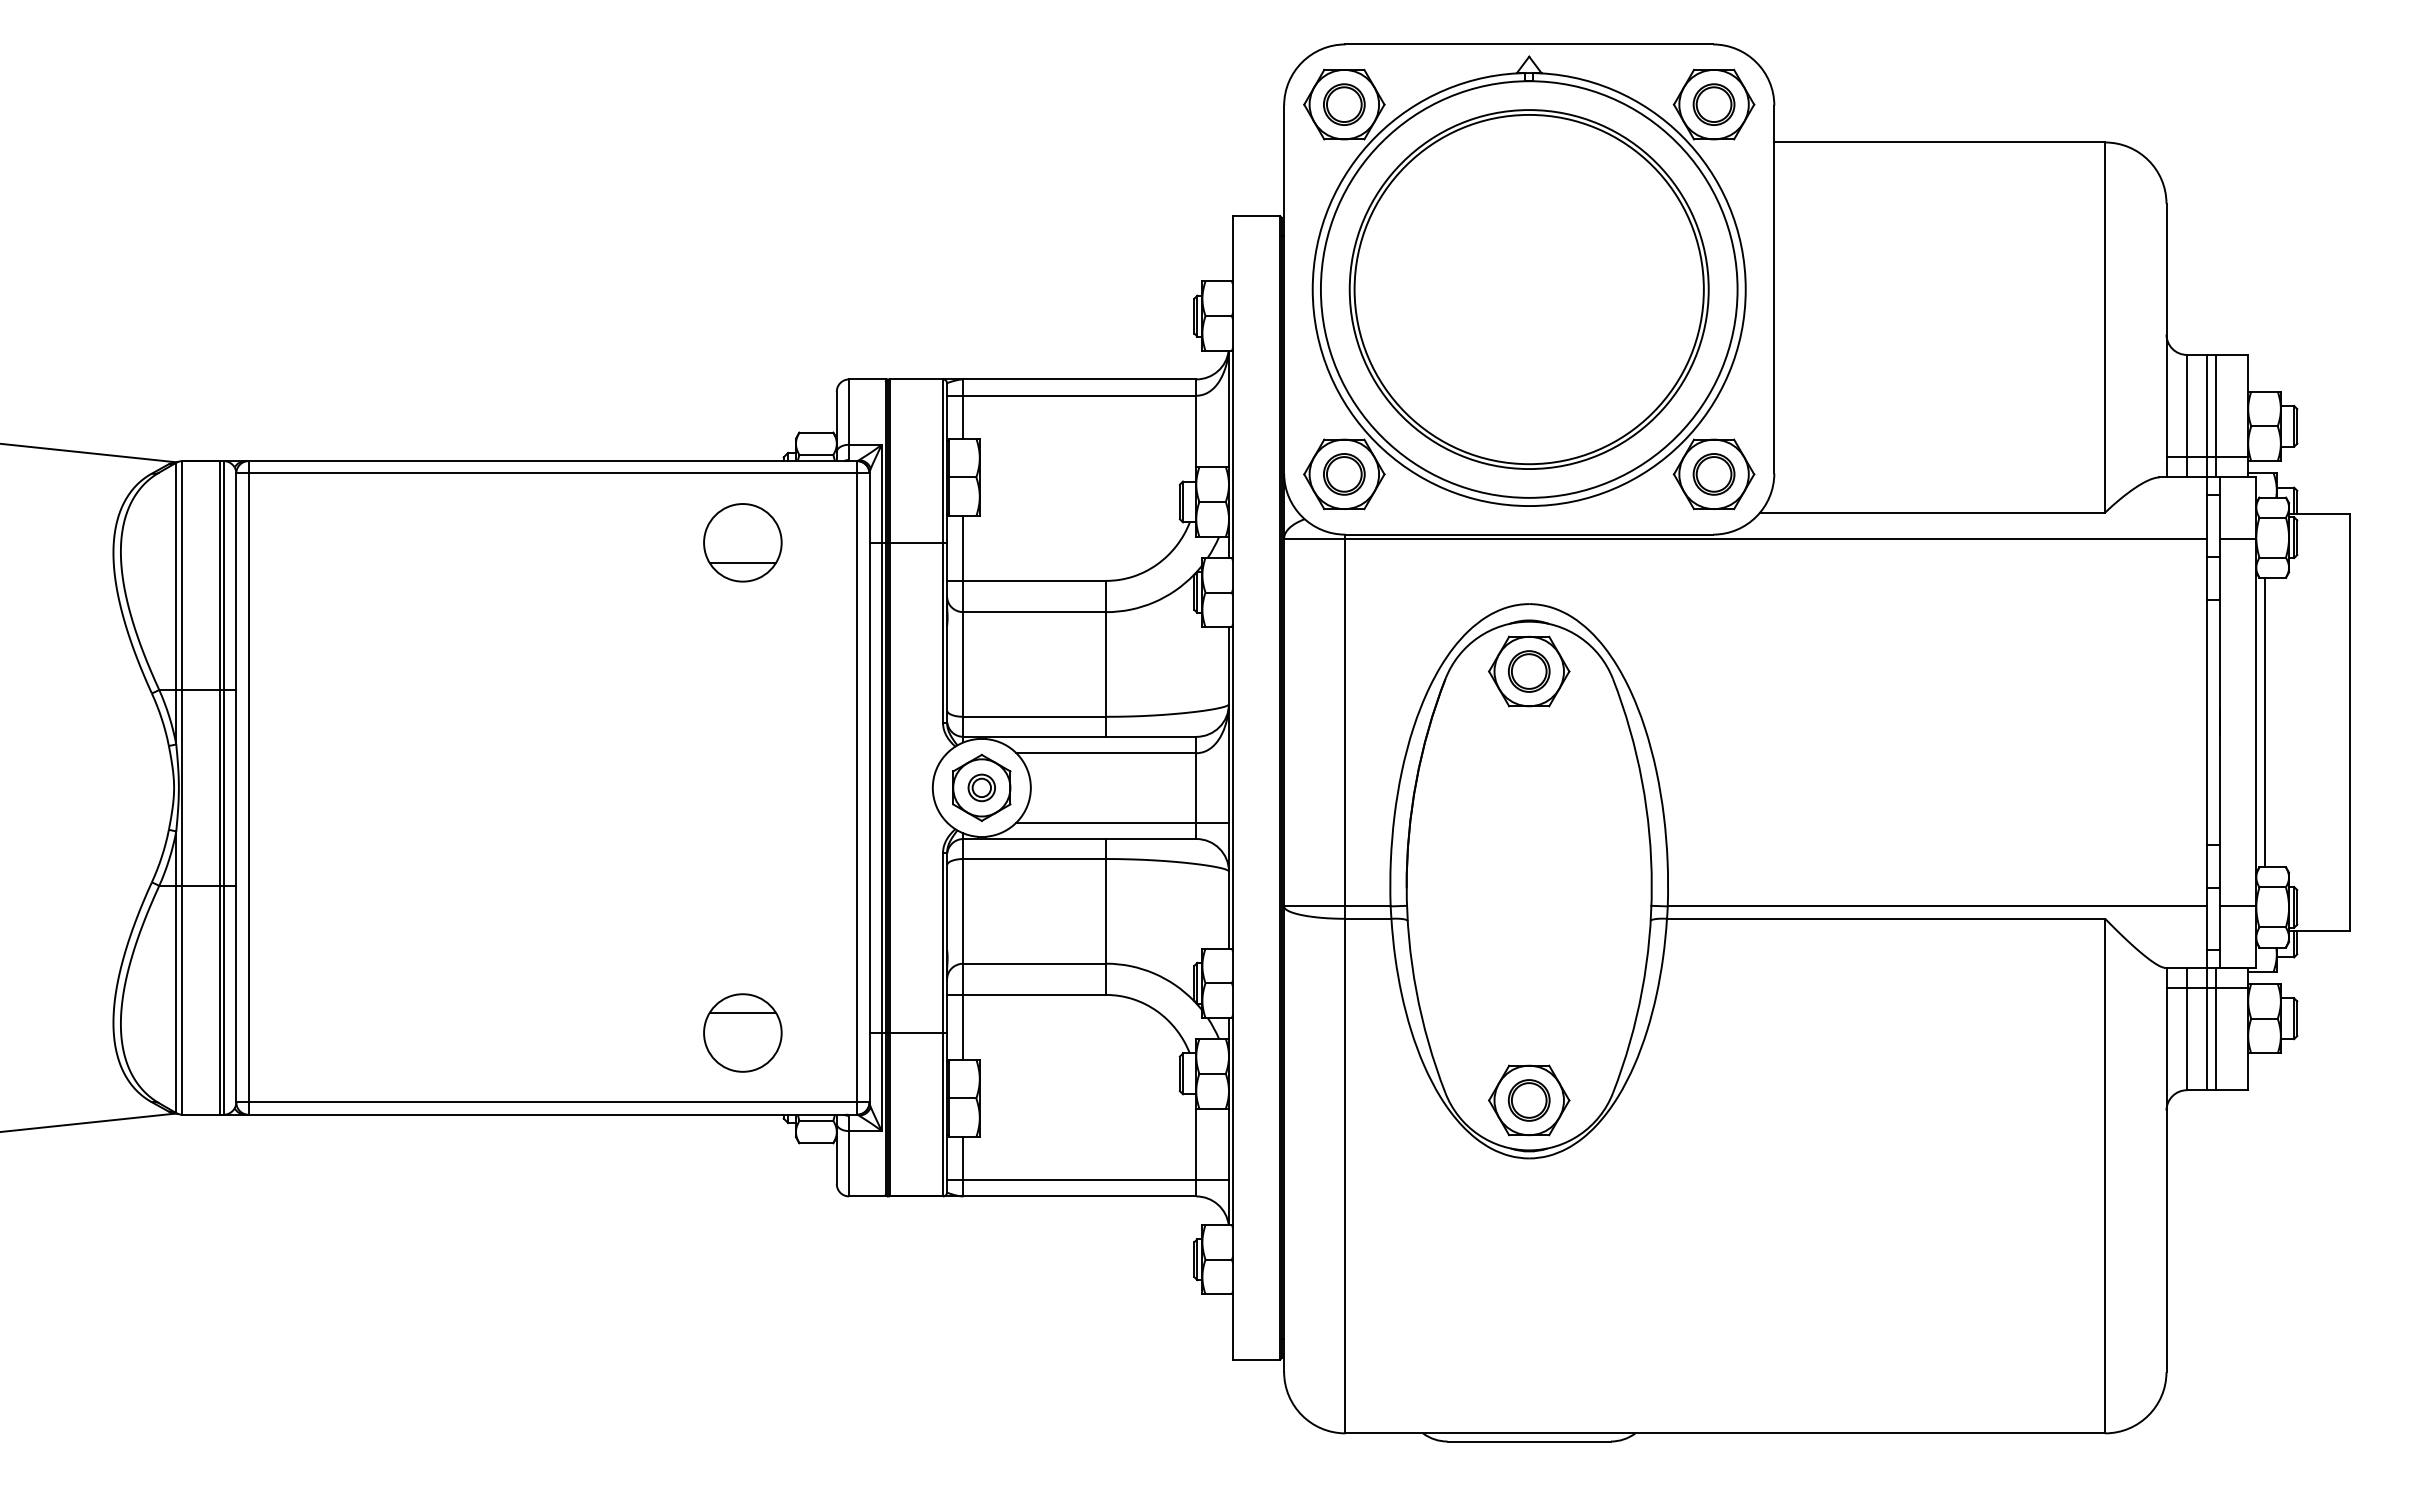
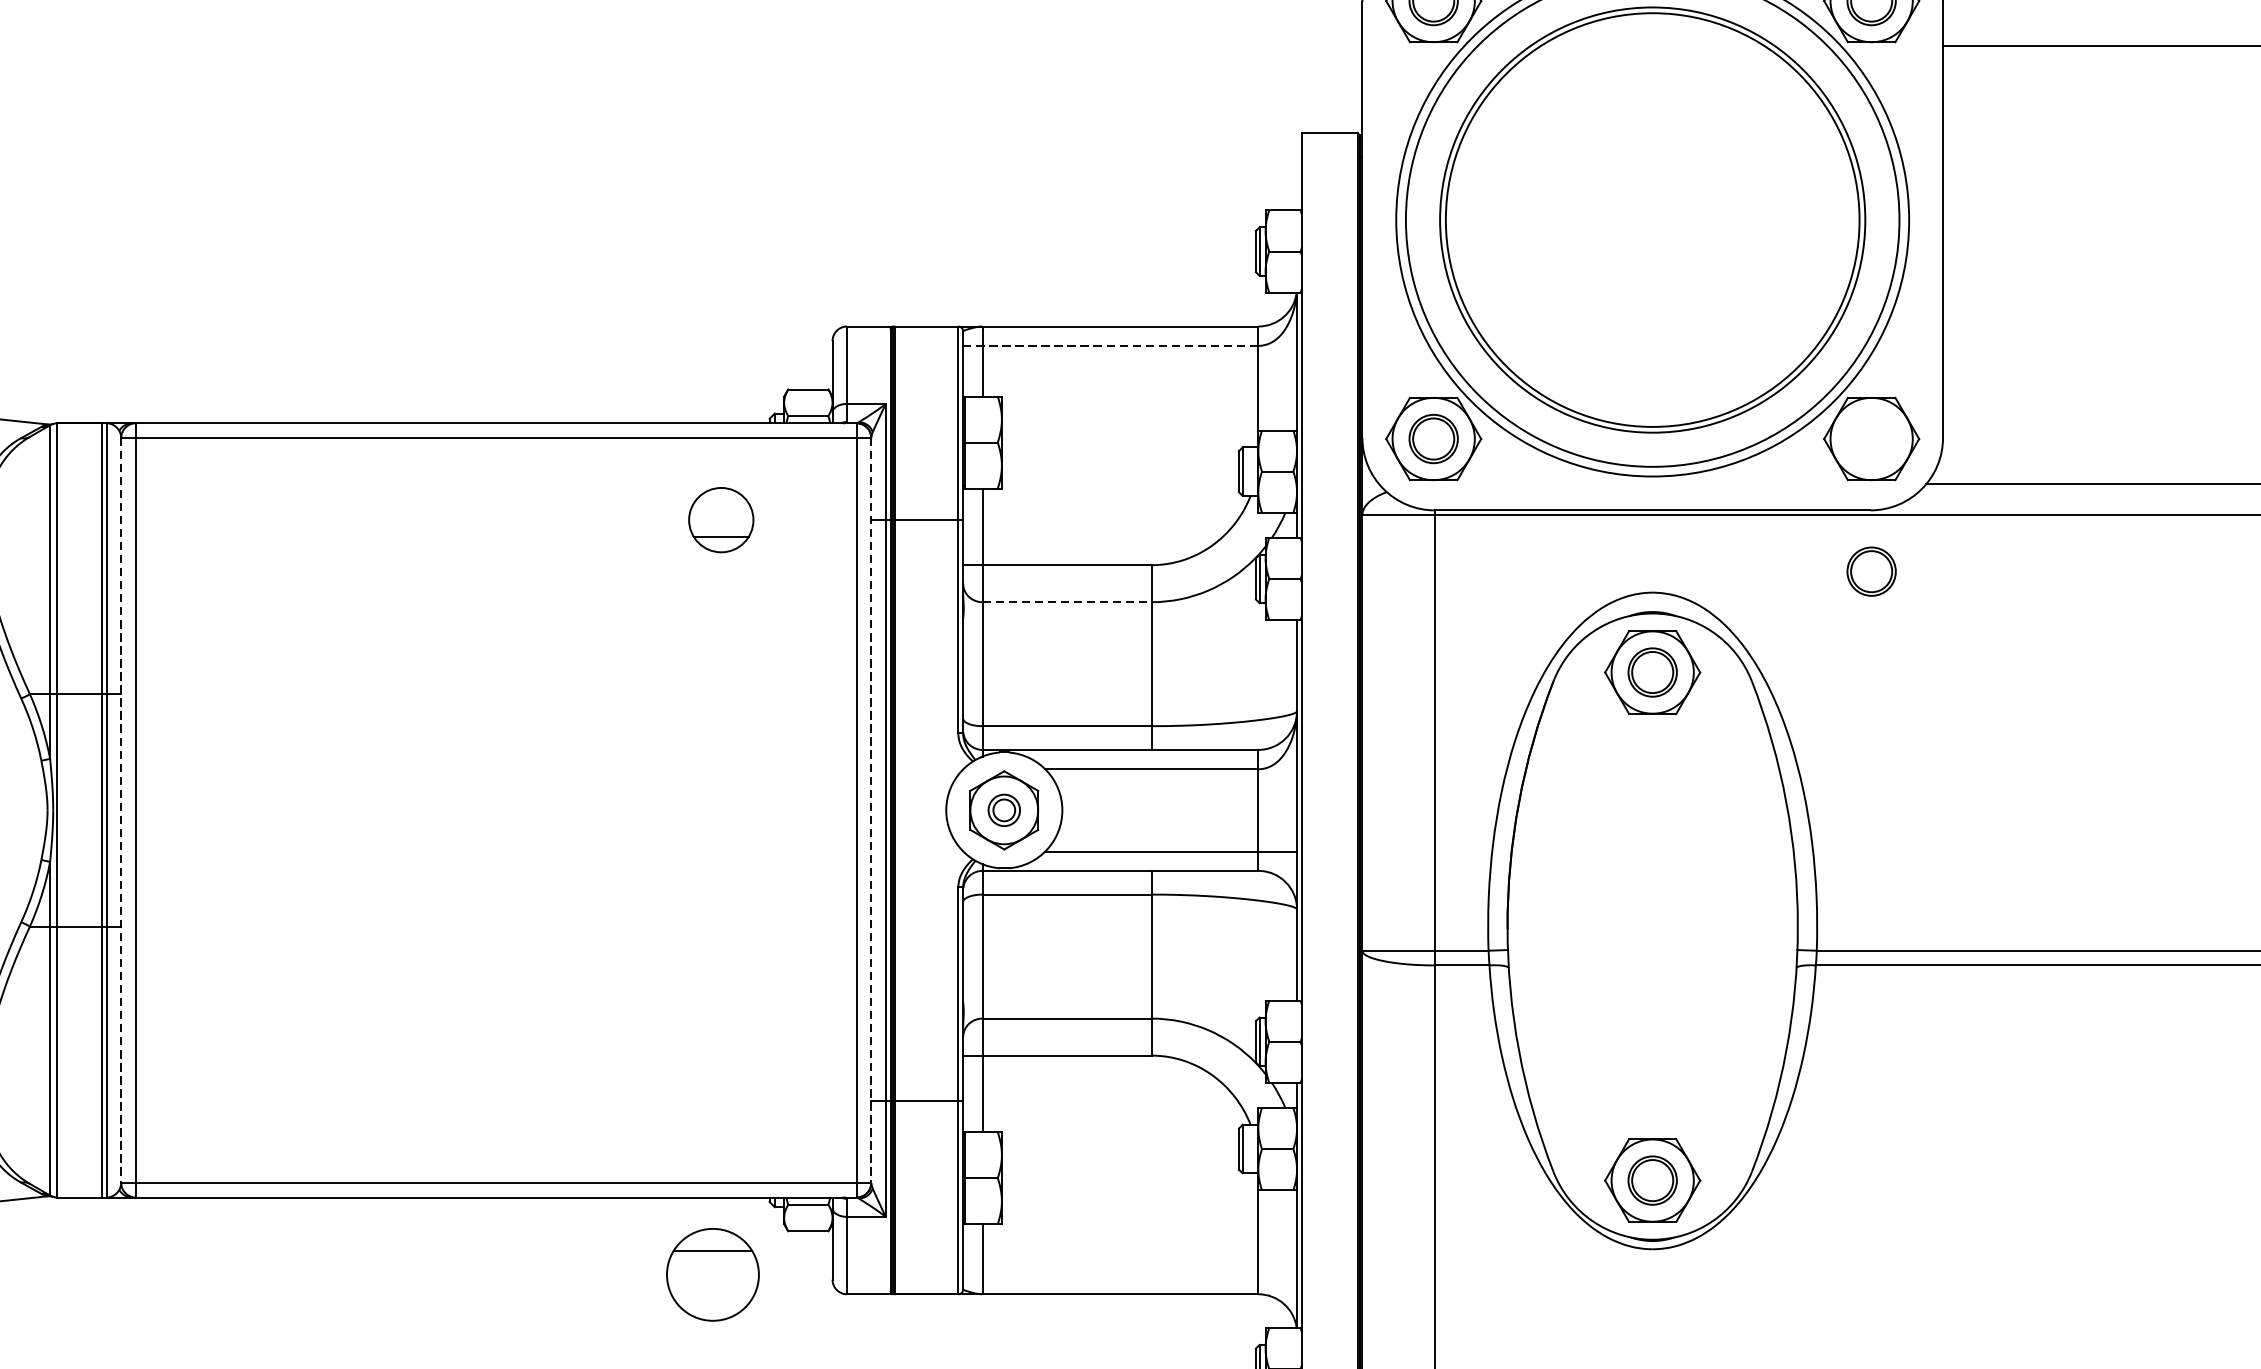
line: (1071, 395) -> (1110, 345), solid -> dashed
part: (1713, 474) -> (1870, 571), moved
part: (742, 542) -> (720, 519), size x0.7
line: (1035, 612) -> (1067, 602), solid -> dashed
line: (236, 787) -> (121, 809), solid -> dashed
line: (869, 787) -> (871, 809), solid -> dashed
part: (742, 1032) -> (712, 1274), moved
line: (1087, 1180) -> (1129, 1275), removed

